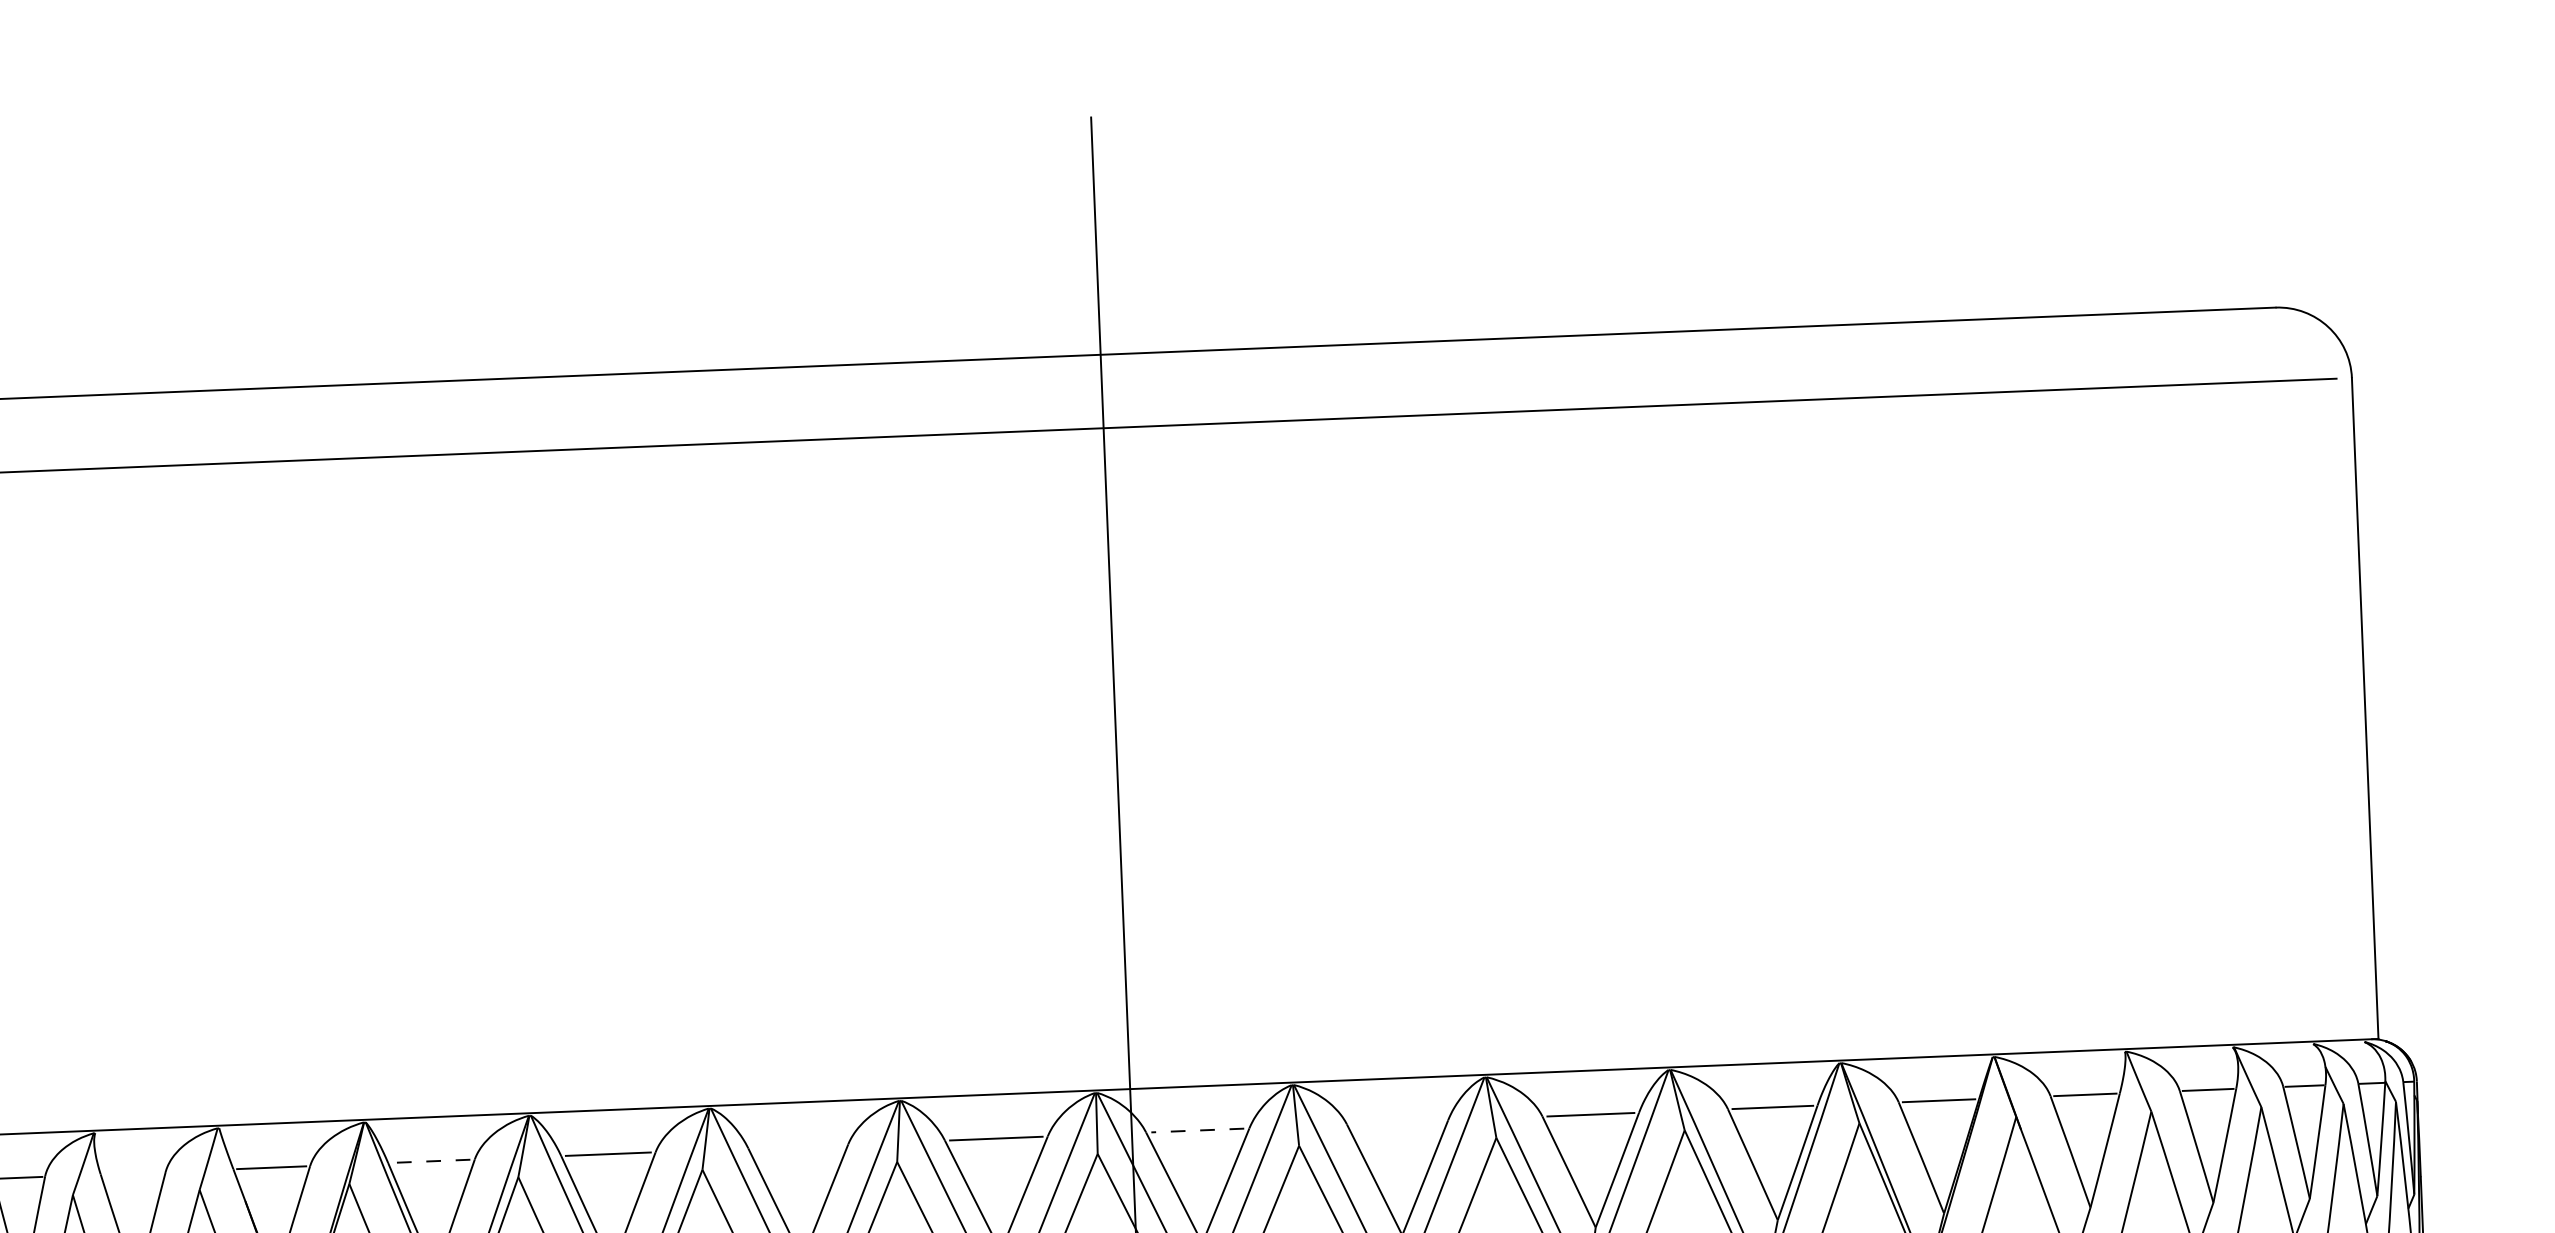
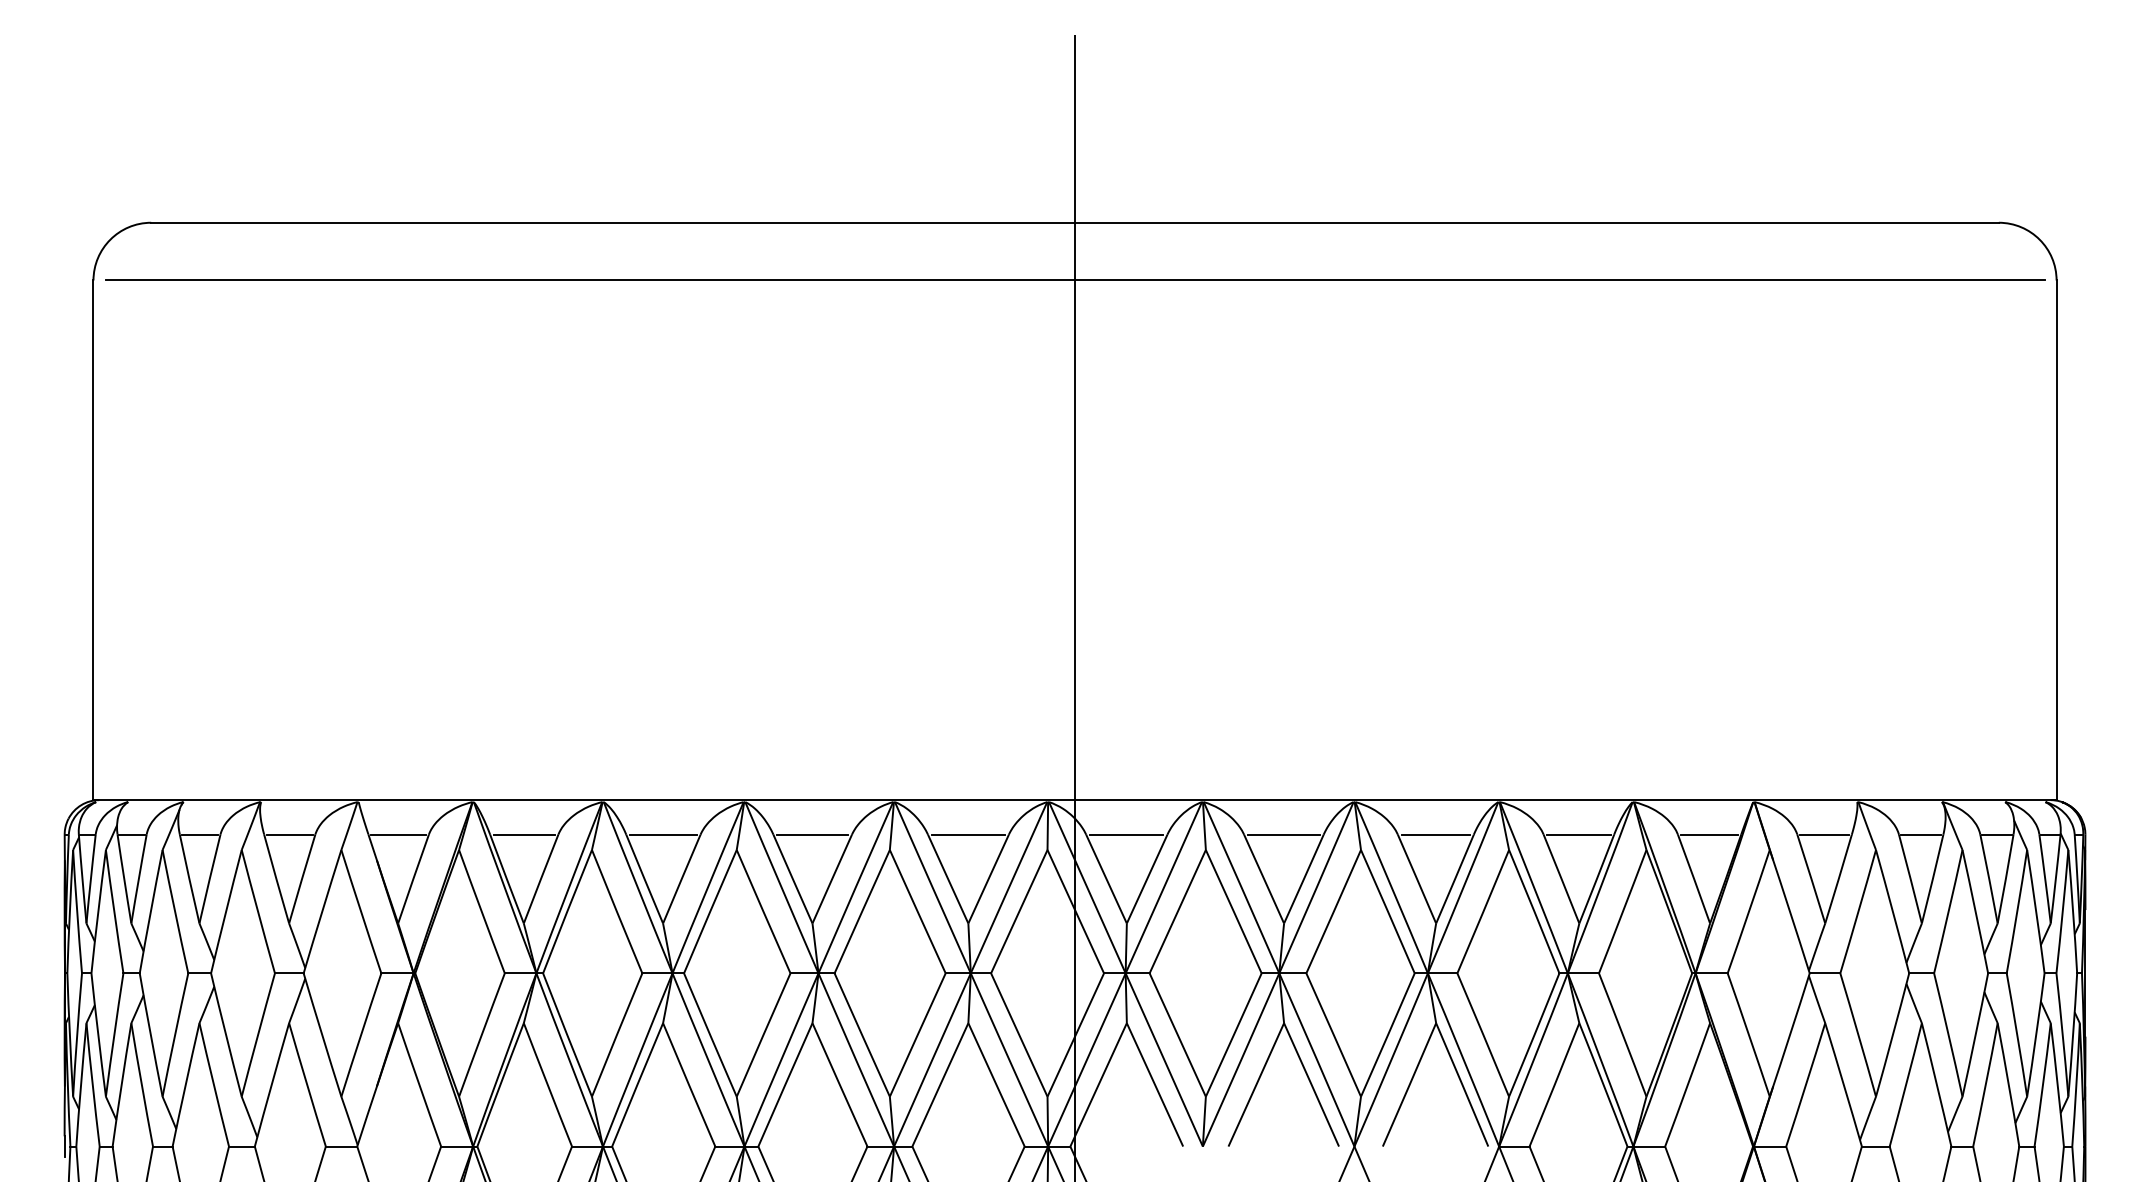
line: (1397, 1122) -> (1283, 834), added
line: (1197, 1130) -> (1126, 834), dashed -> solid
line: (798, 1146) -> (812, 834), added
line: (431, 1160) -> (524, 834), dashed -> solid
line: (132, 1172) -> (289, 834), added

